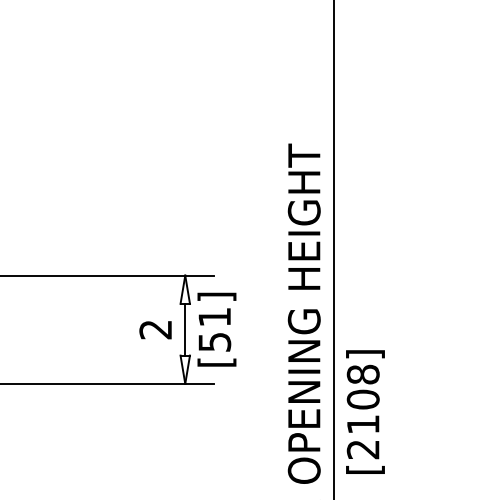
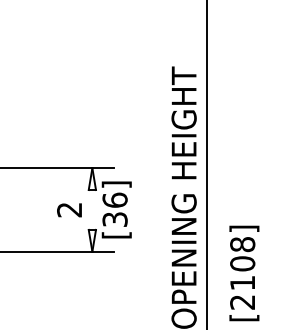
text: (214, 328) -> (114, 209), [51] -> [36]
line: (185, 329) -> (92, 209), removed
text: (365, 411) -> (244, 273), moved

